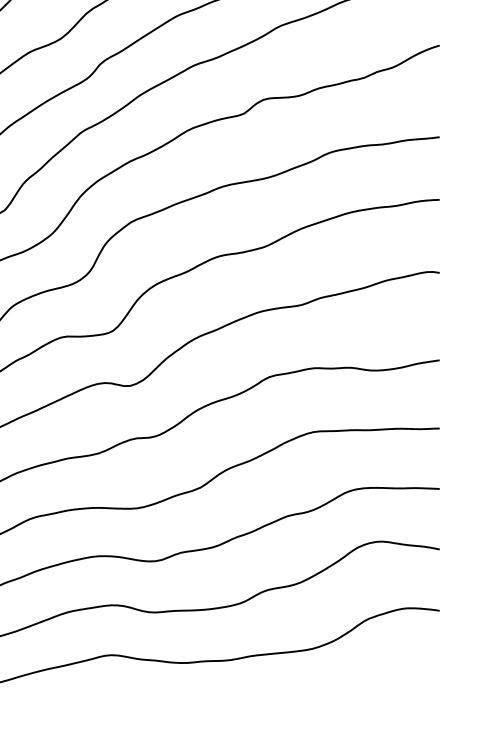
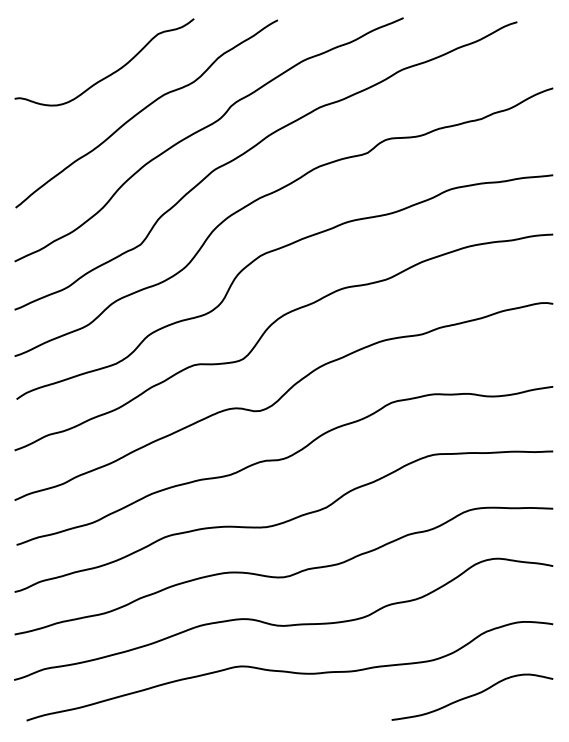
curve: (354, 686) -> (472, 696), added

